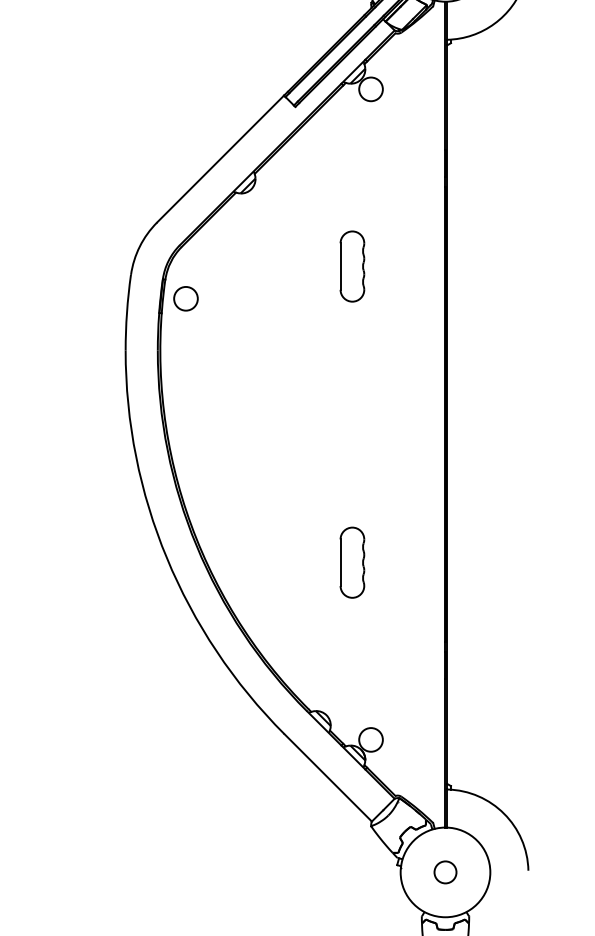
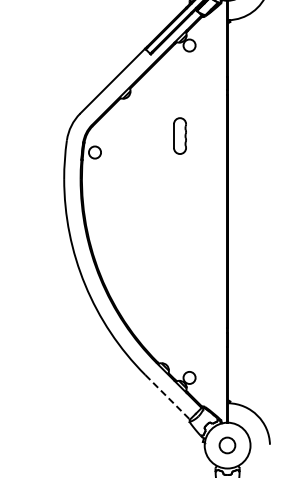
part: (351, 562) -> (179, 287), removed
line: (327, 778) -> (167, 397), solid -> dashed
circle: (445, 872) -> (227, 445), size x1.4

